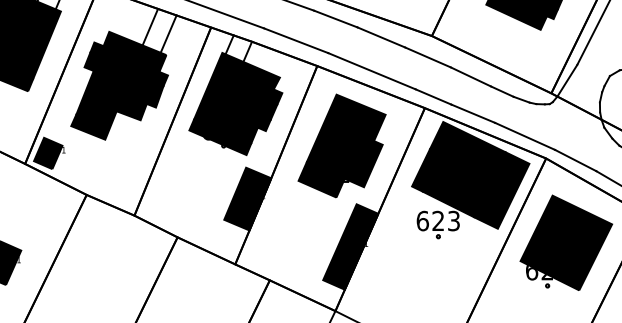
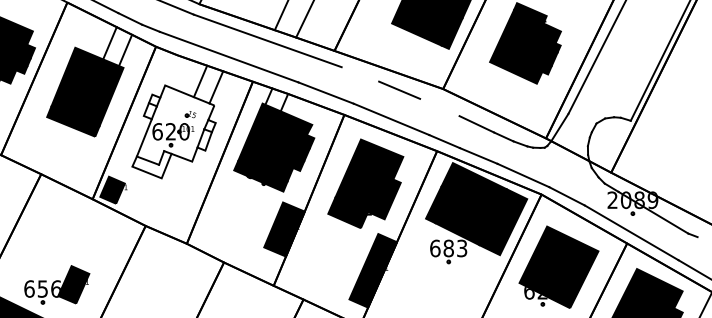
line: (335, 19) -> (360, 74), removed
line: (427, 57) -> (439, 107), removed
fill: (118, 85) -> (173, 131), removed
text: (438, 221) -> (448, 248), 623 -> 683

